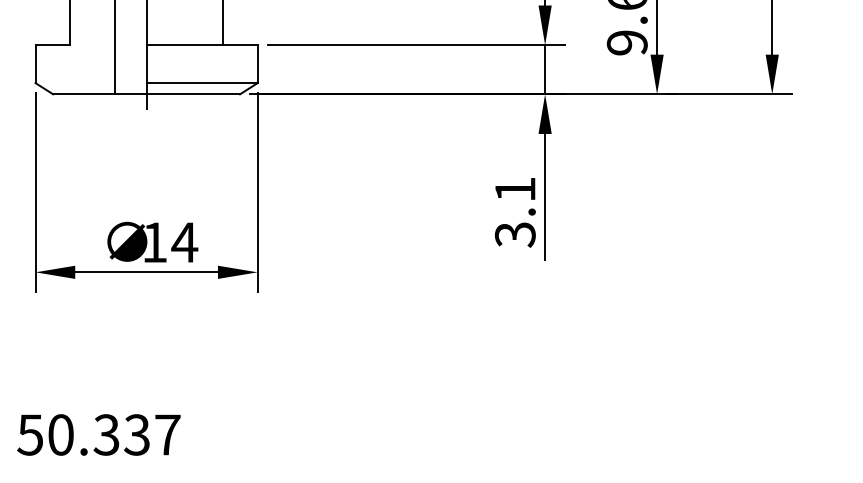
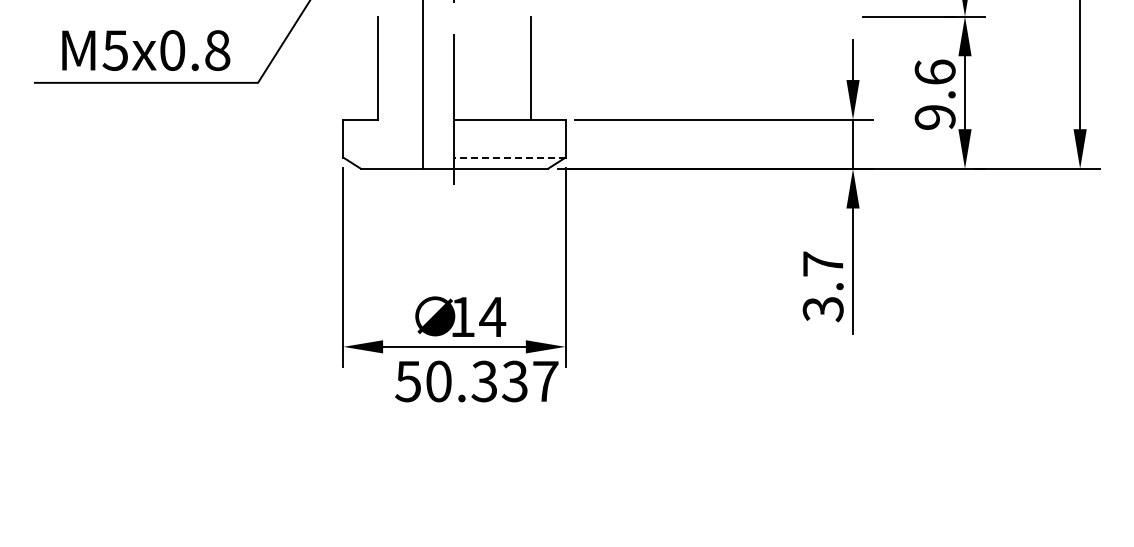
line: (202, 82) -> (510, 157), solid -> dashed
text: (515, 188) -> (823, 263), 3.1 -> 3.7
text: (98, 434) -> (476, 381), moved

